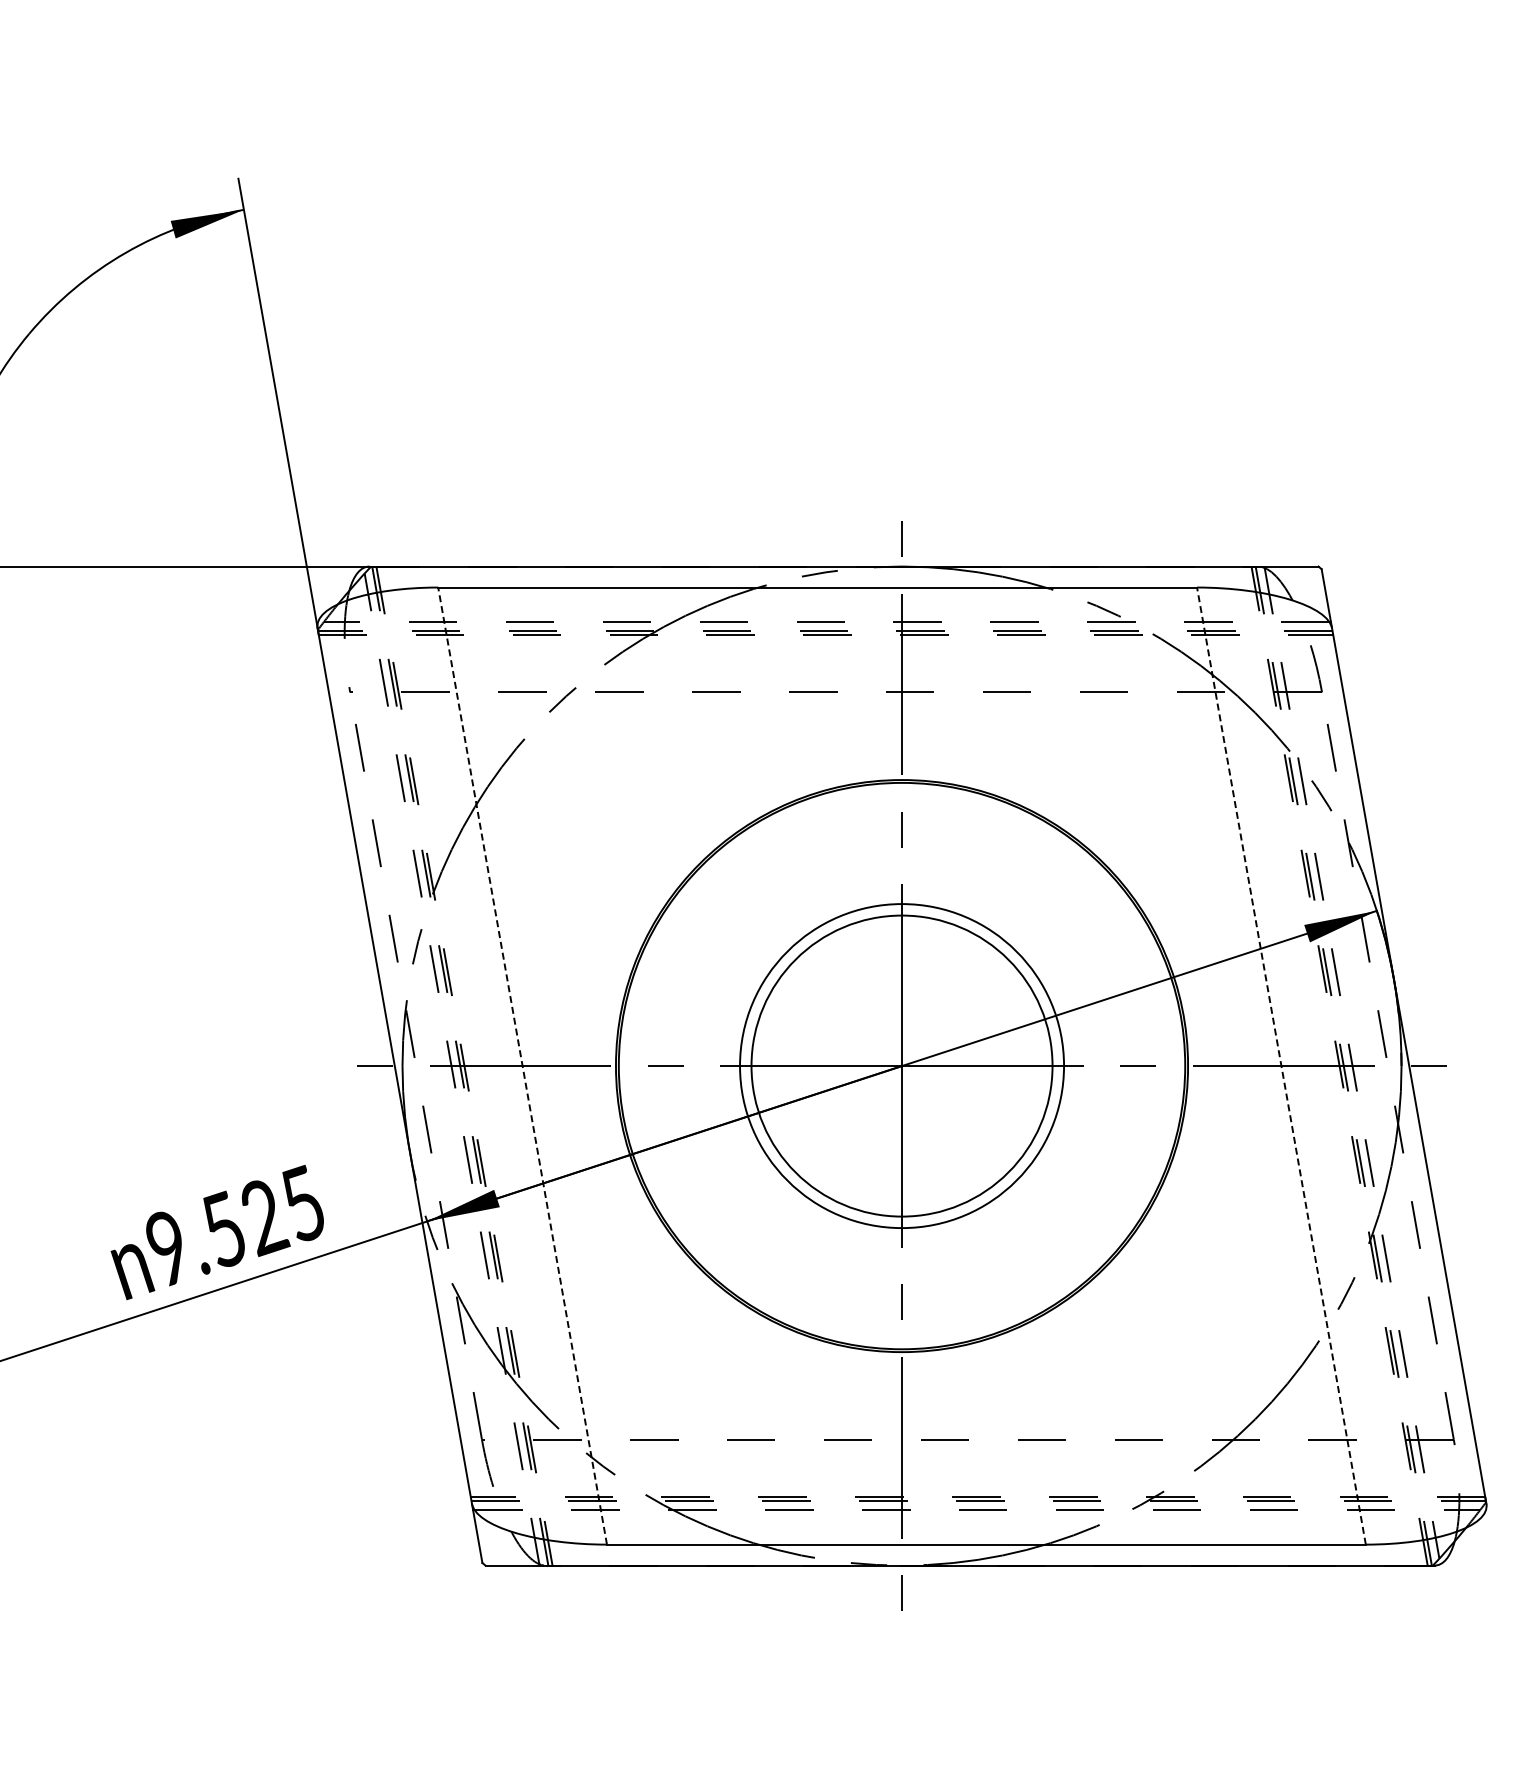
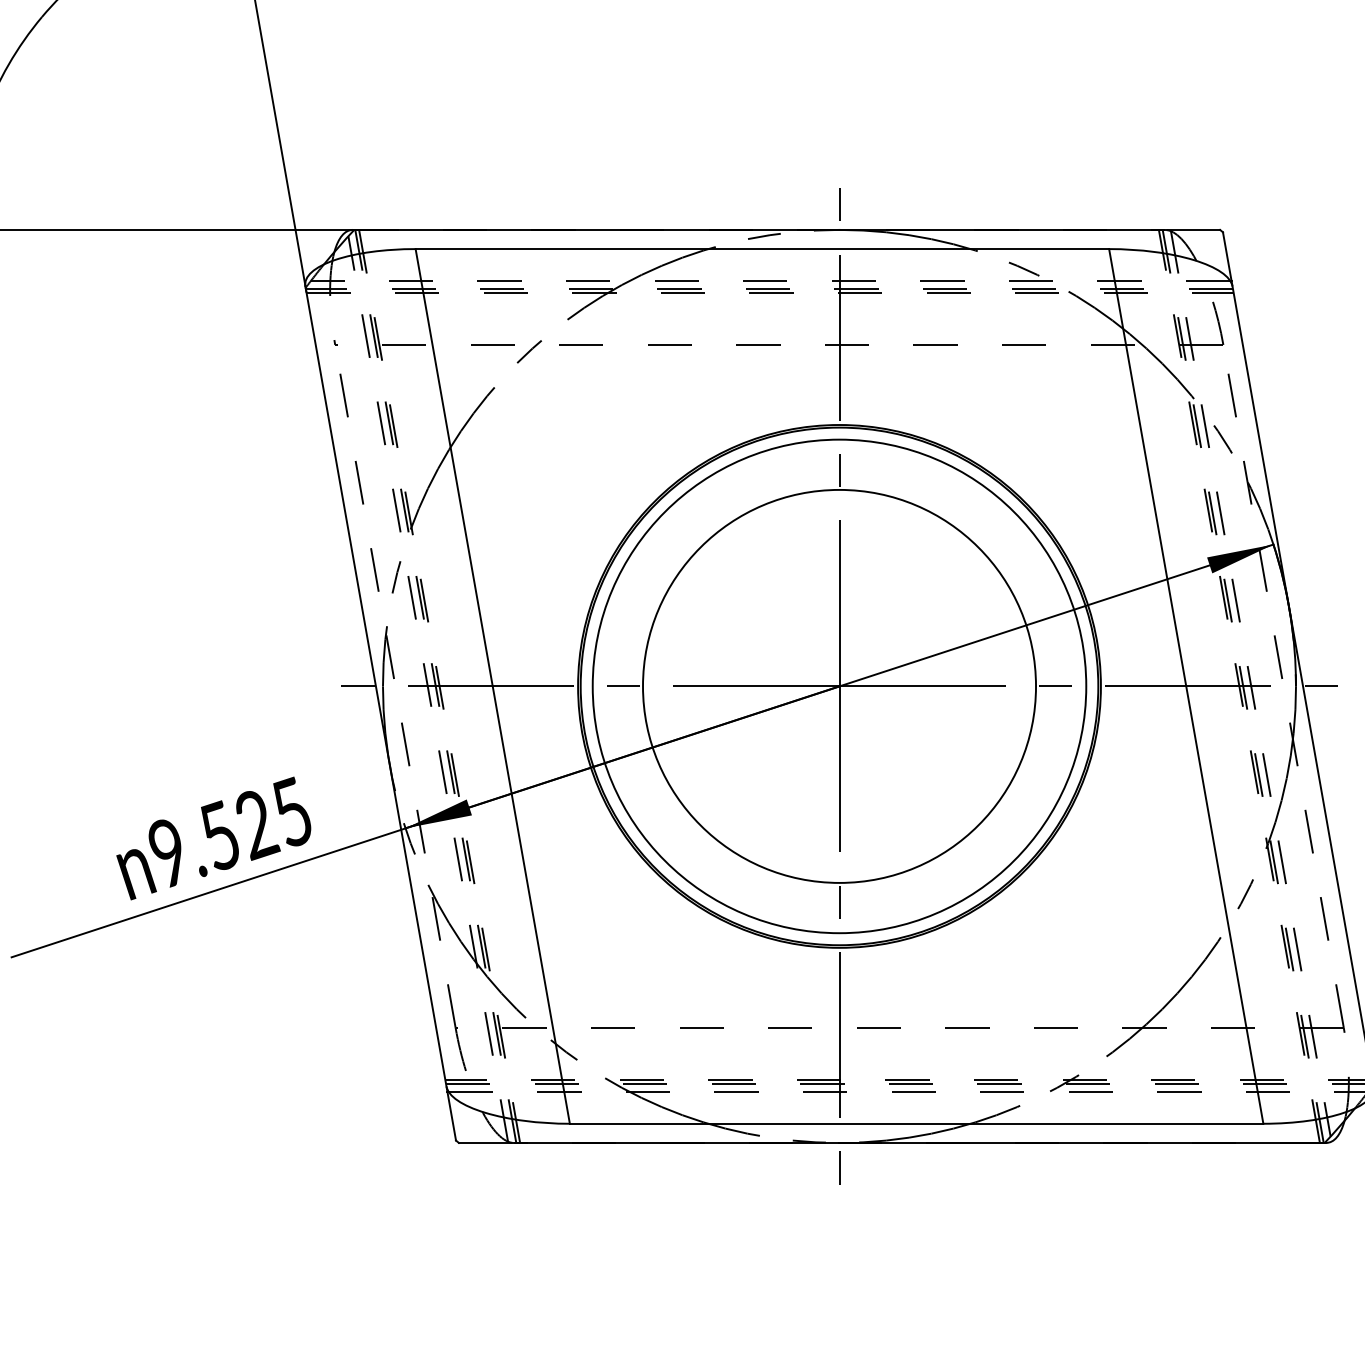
line: (522, 1066) -> (492, 686), dashed -> solid
circle: (902, 1066) -> (839, 686), size x1.43
circle: (902, 1066) -> (839, 686), size x1.67
line: (1281, 1066) -> (1186, 686), dashed -> solid

